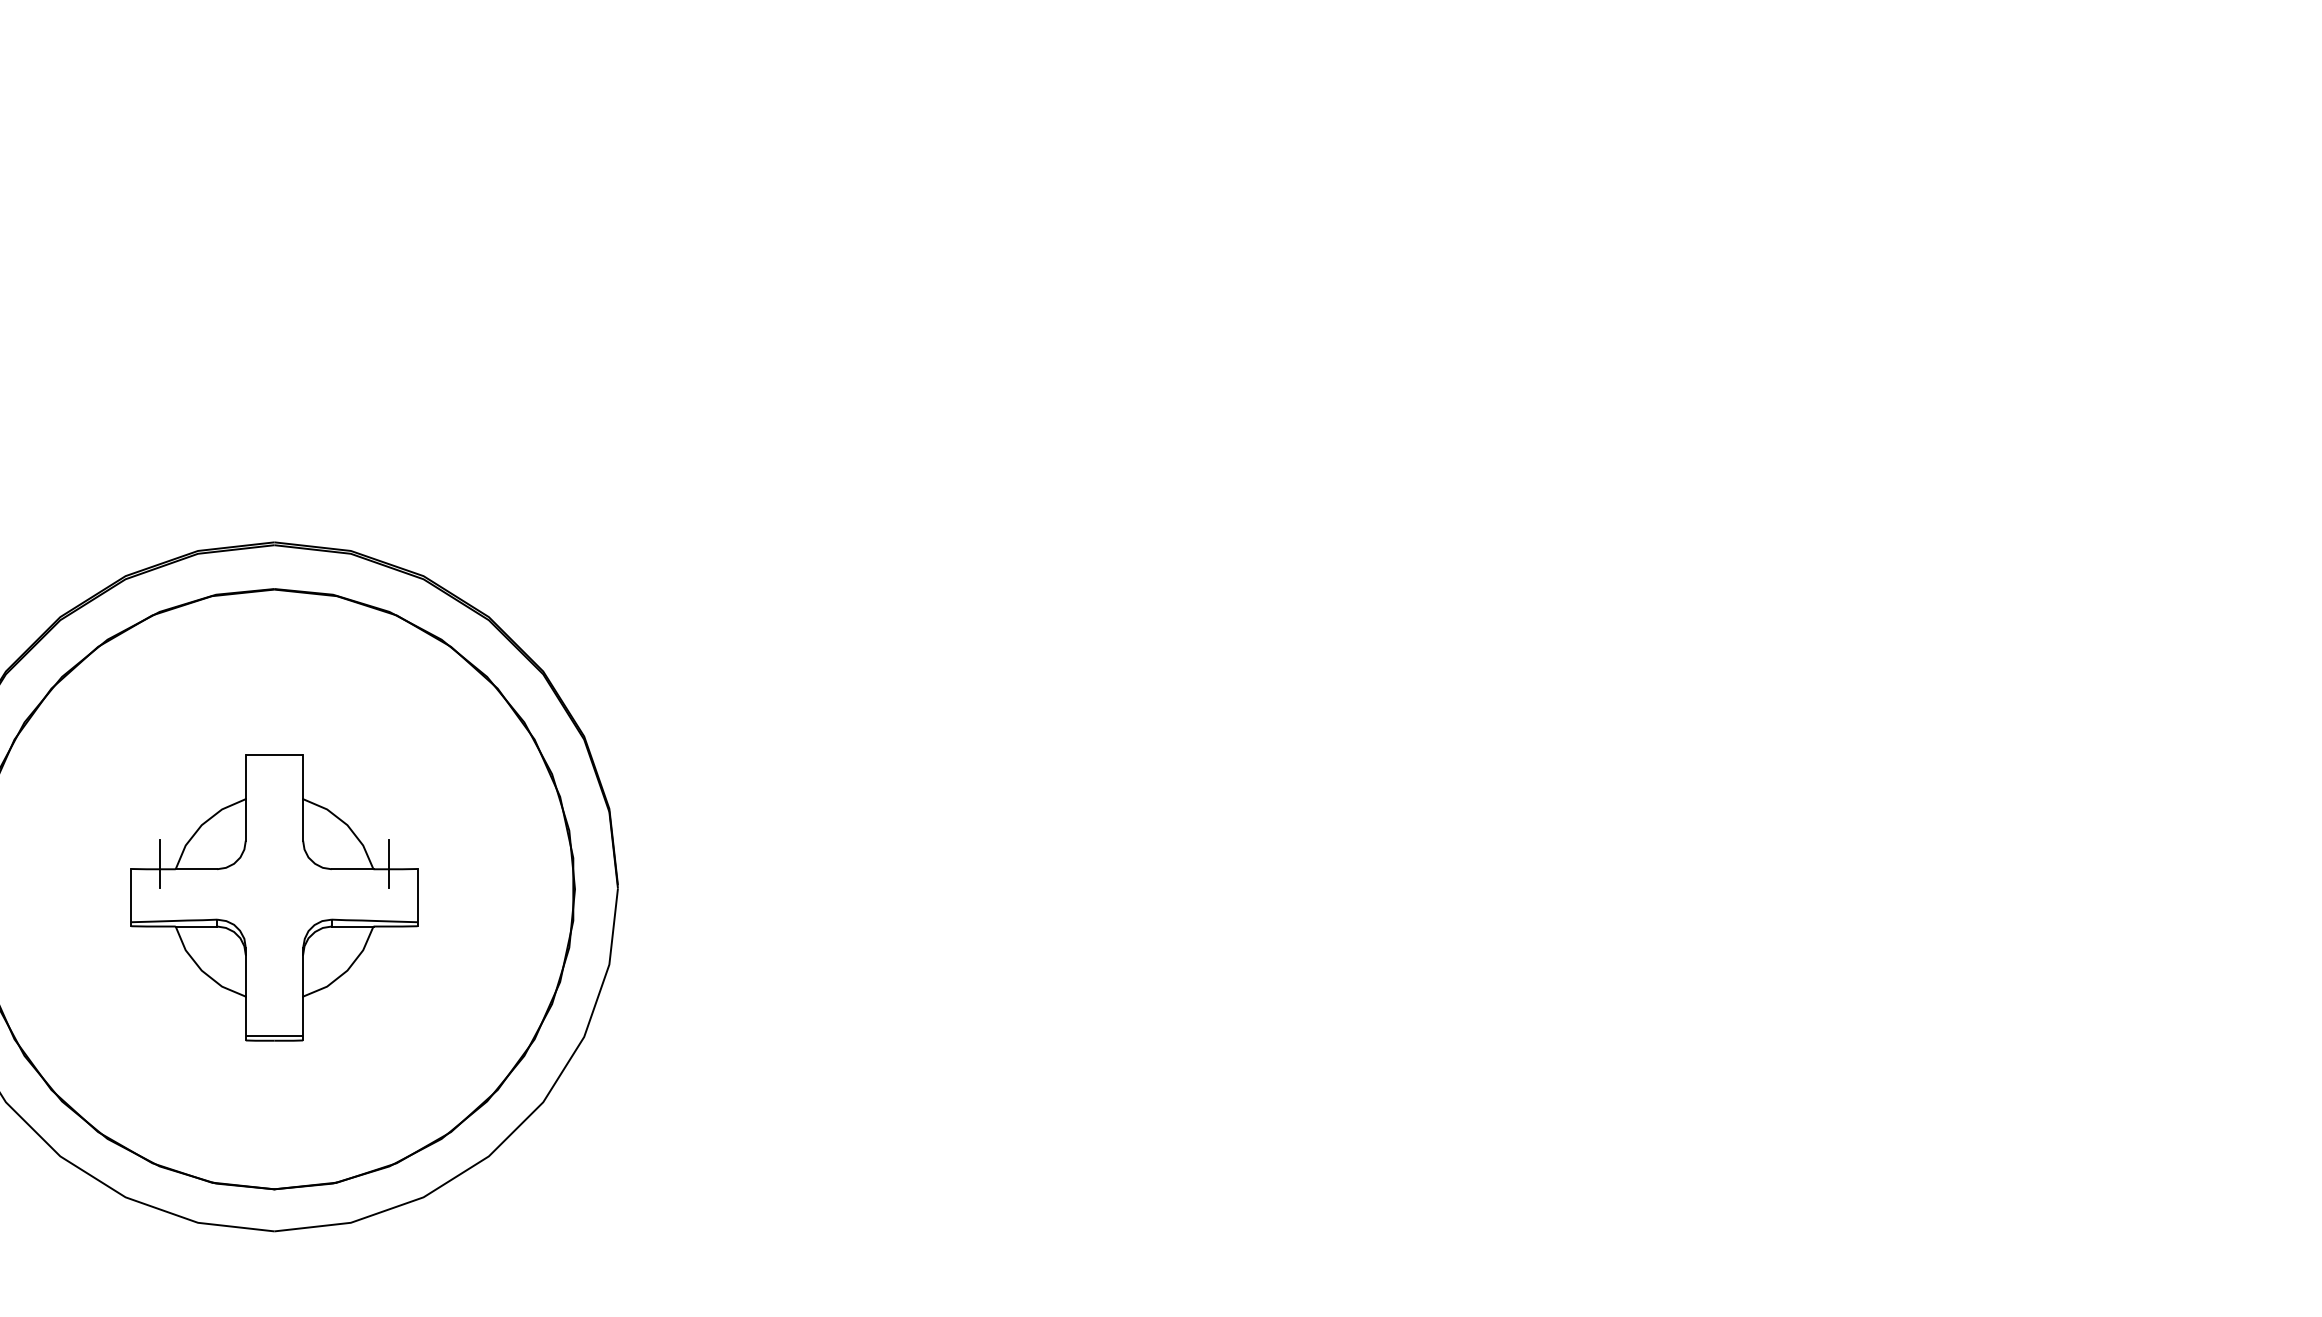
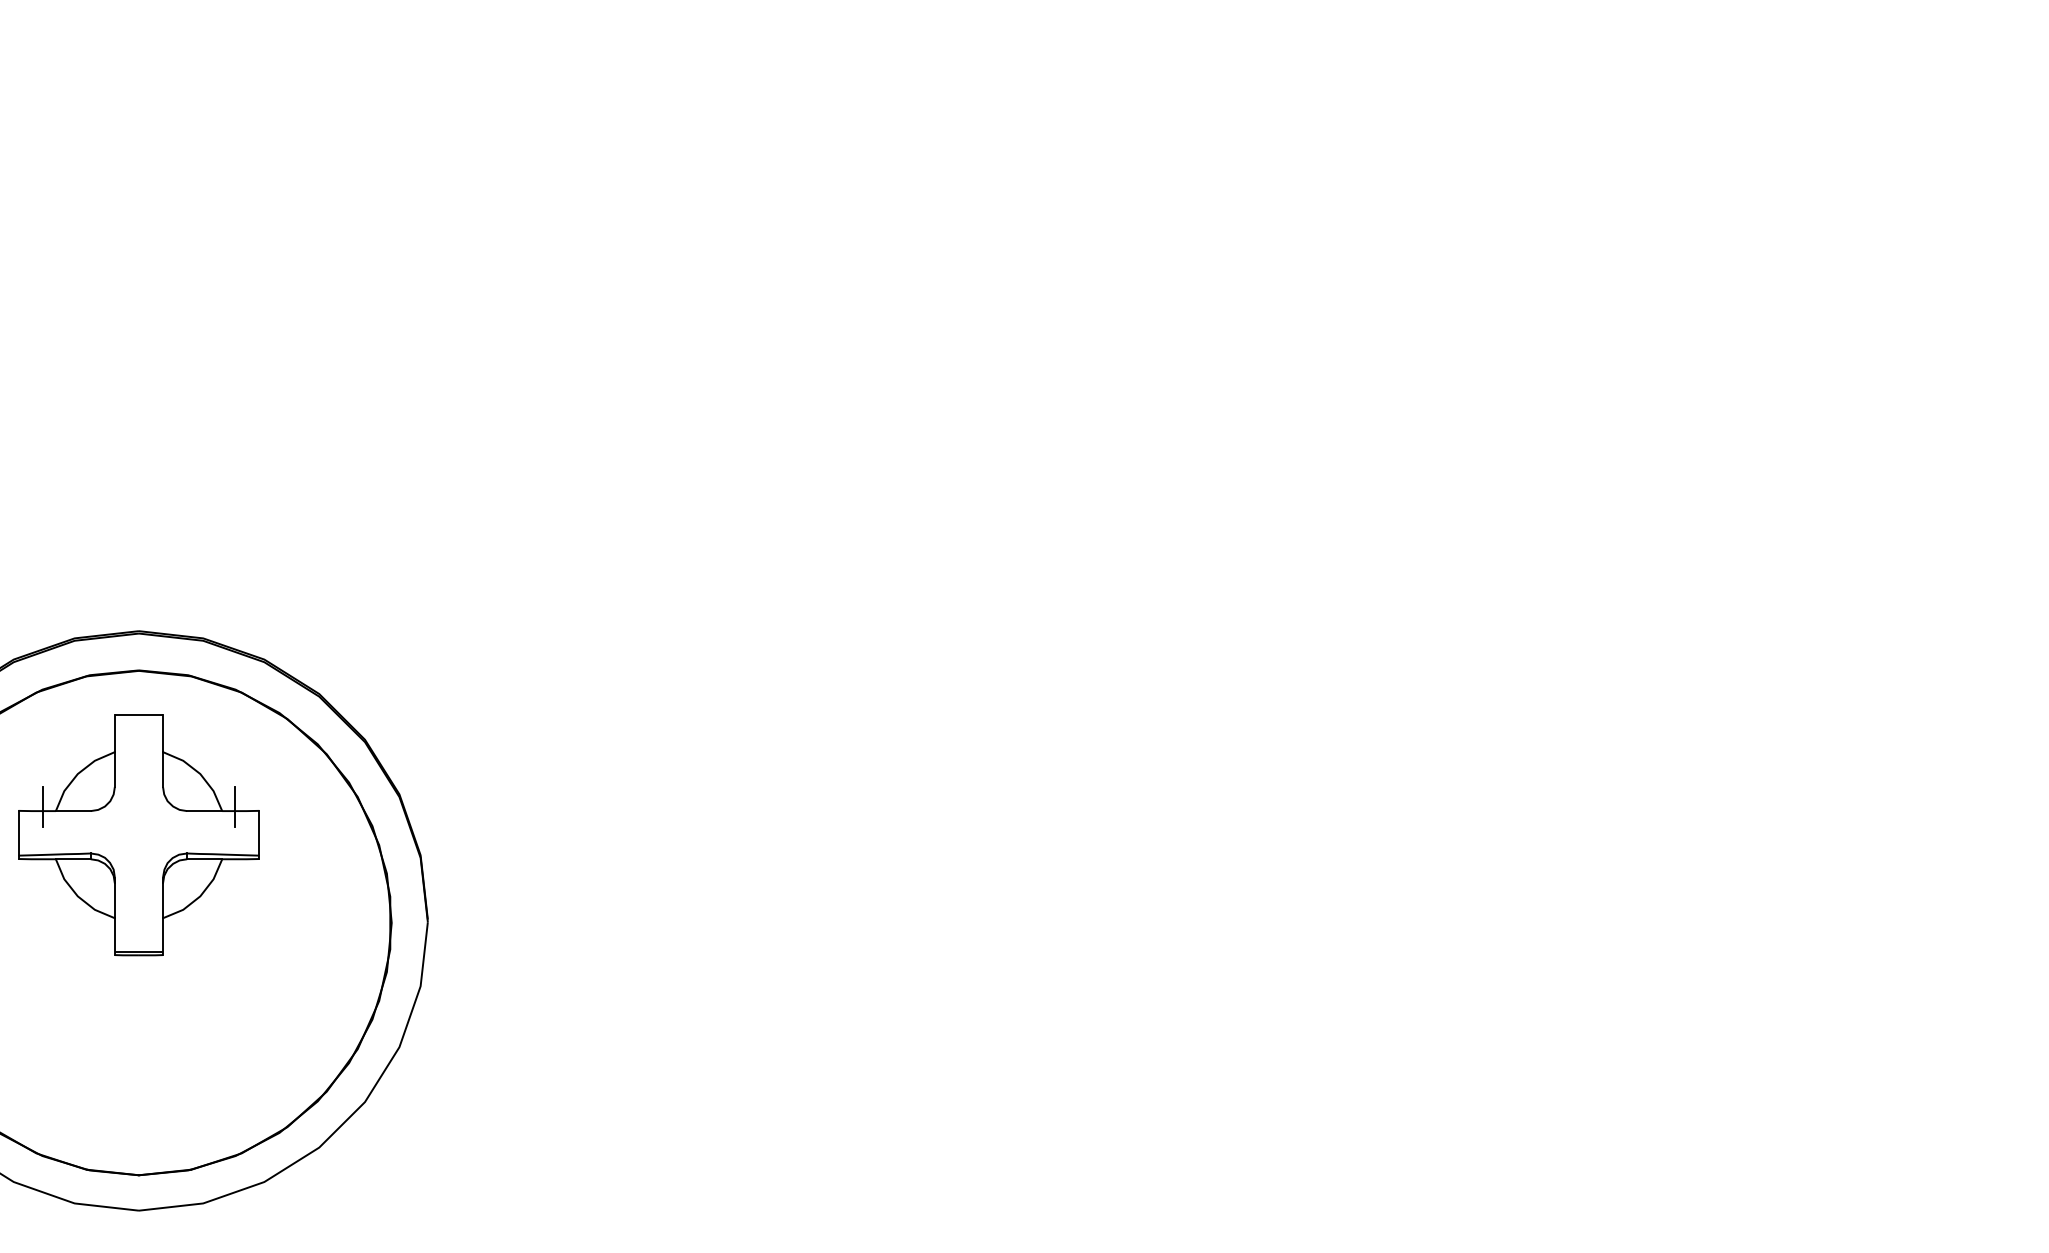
part: (273, 898) -> (138, 835), moved

